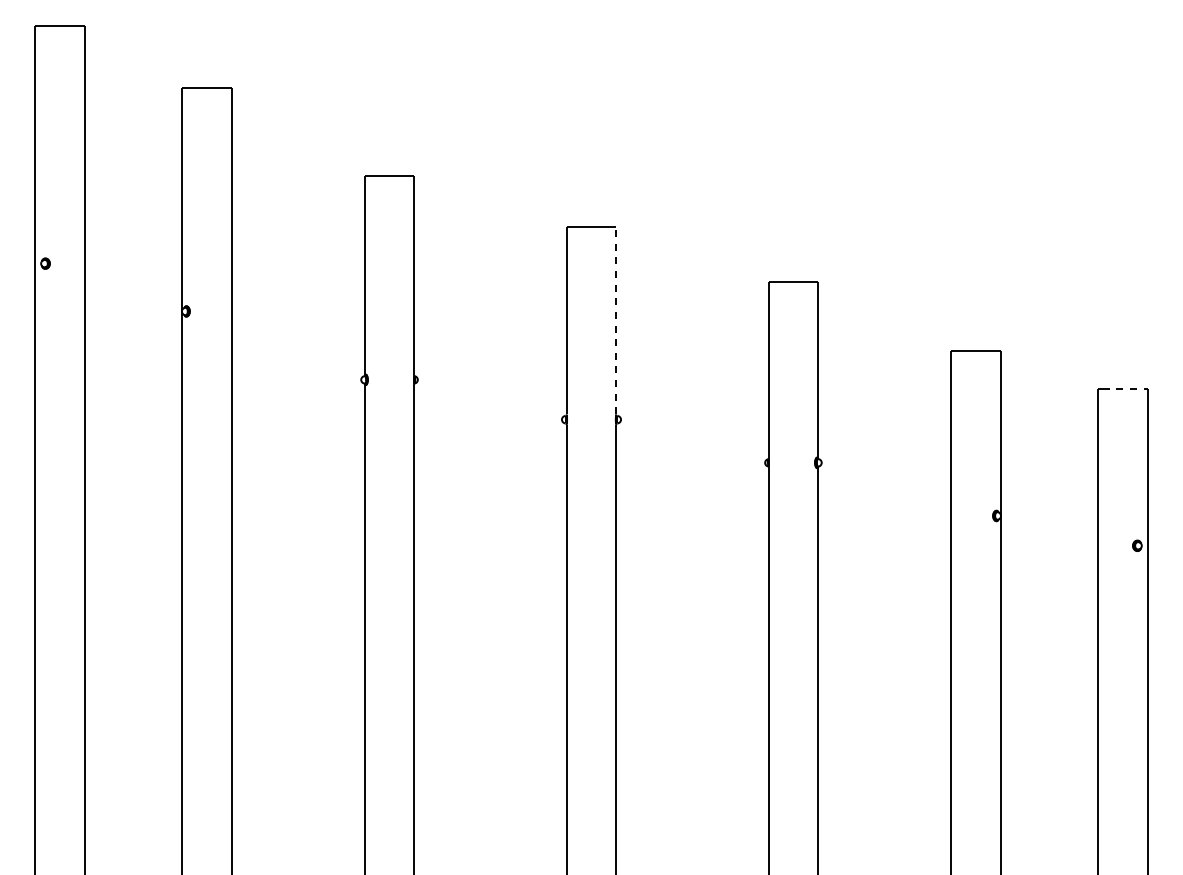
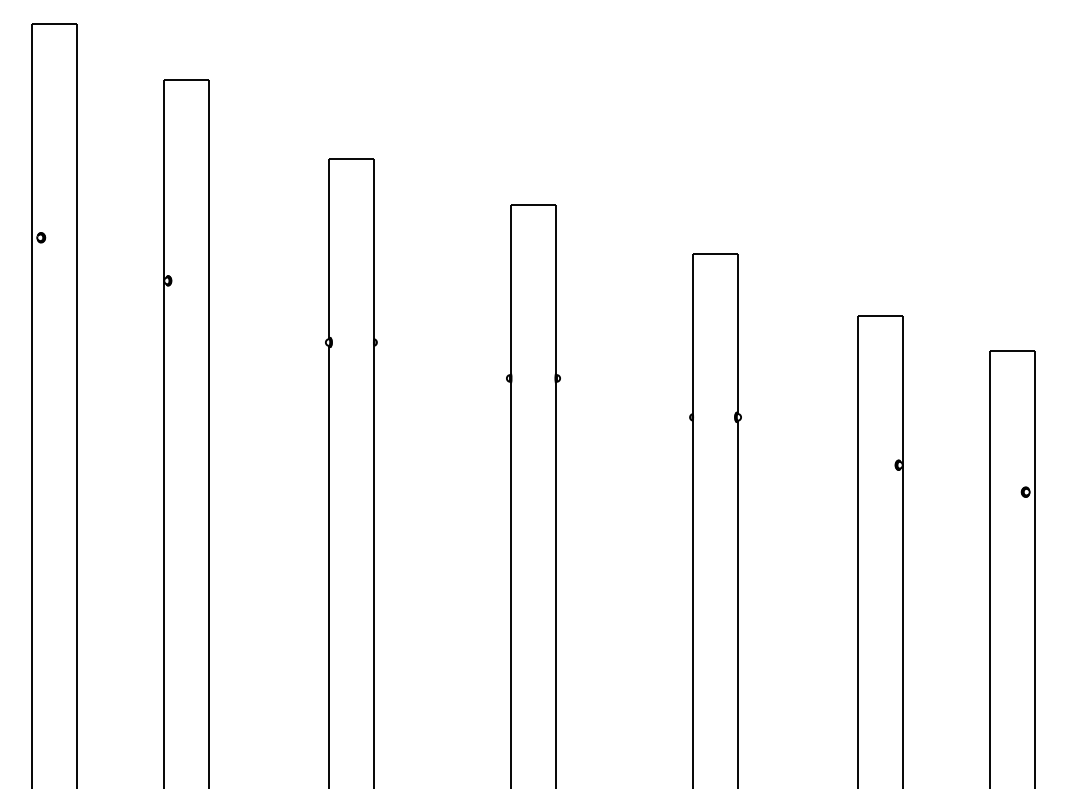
line: (616, 320) -> (556, 289), dashed -> solid
line: (1125, 388) -> (1015, 350), dashed -> solid

